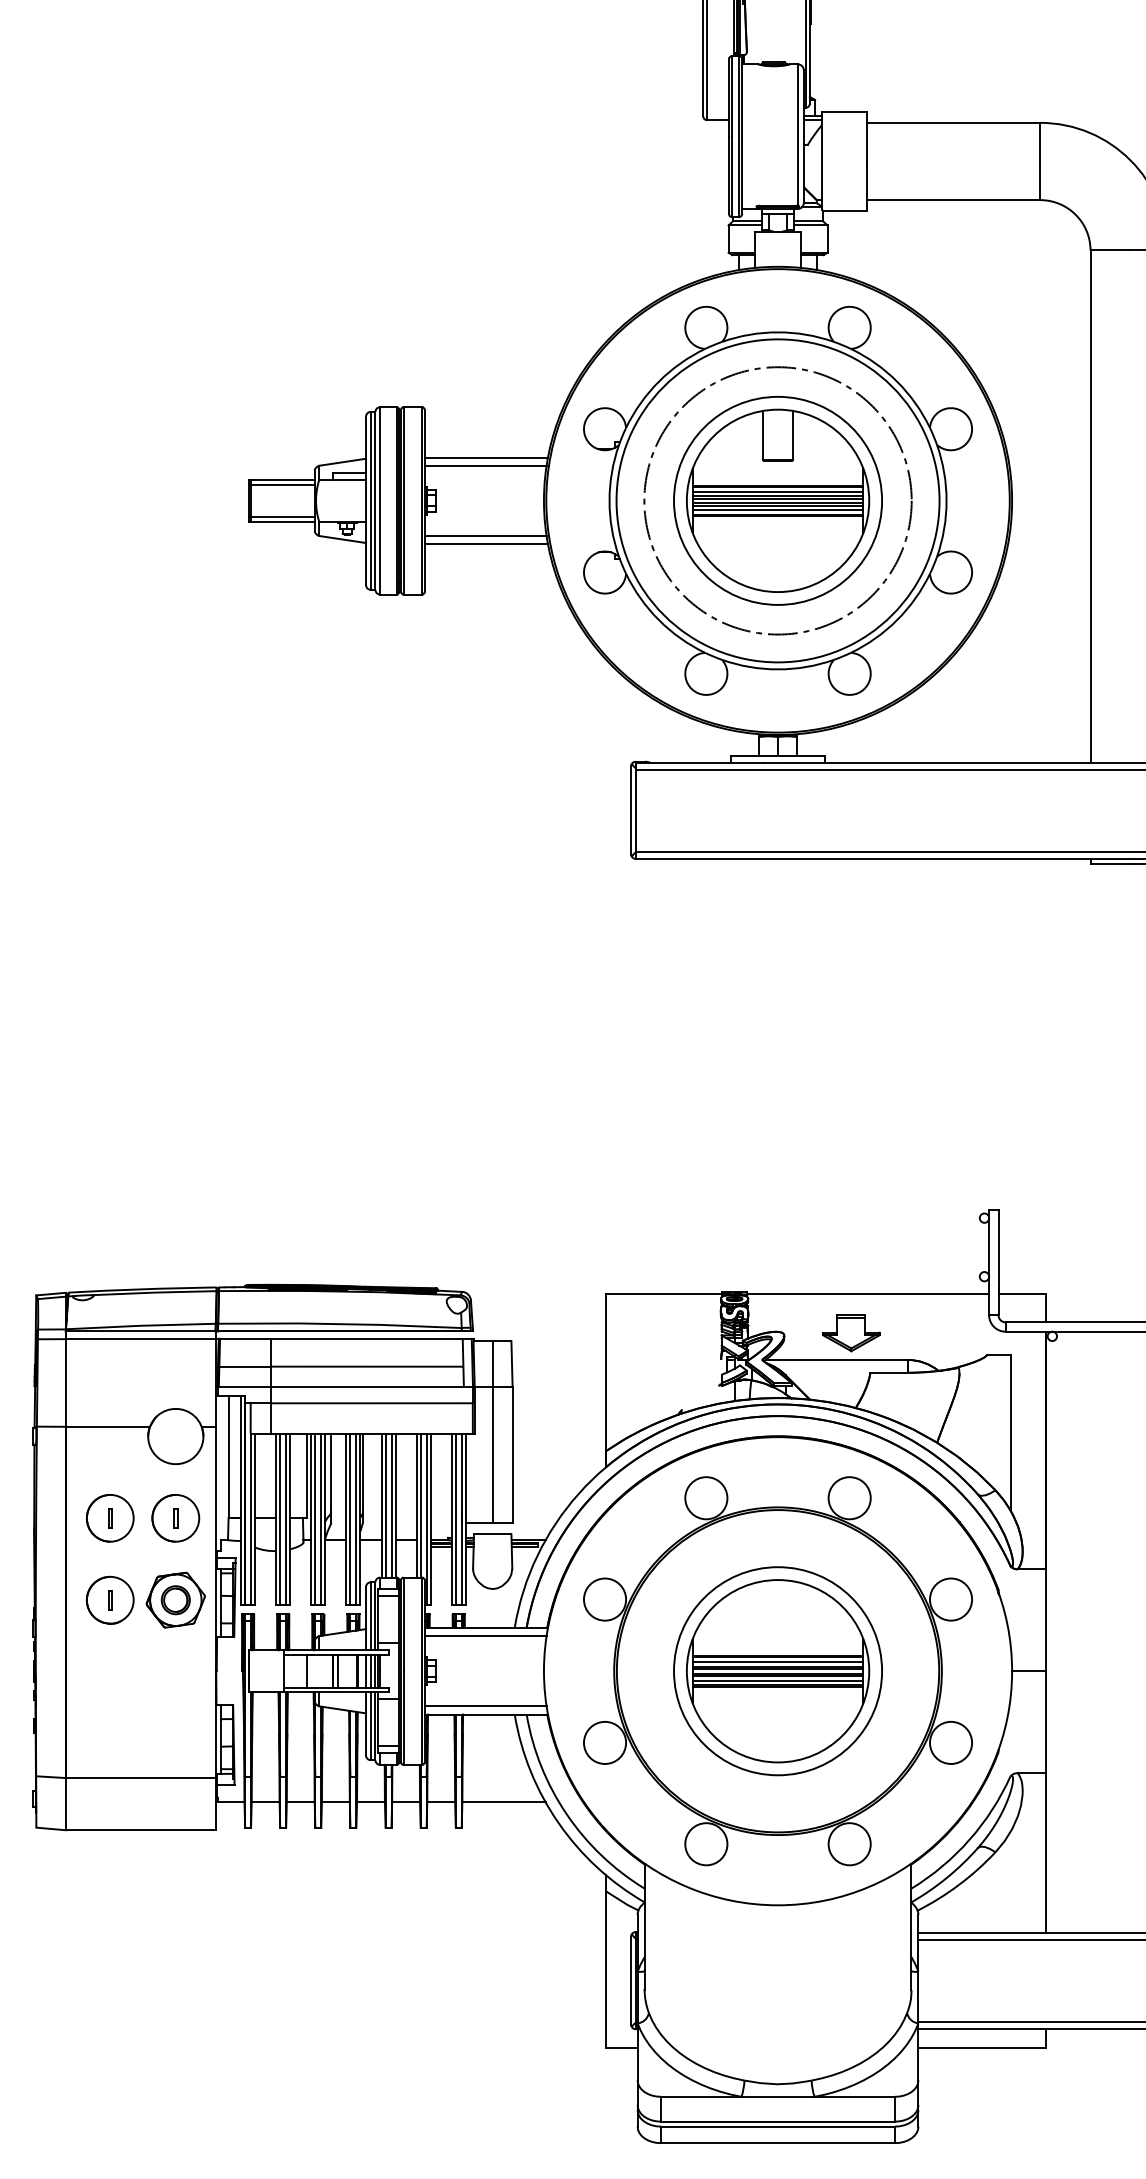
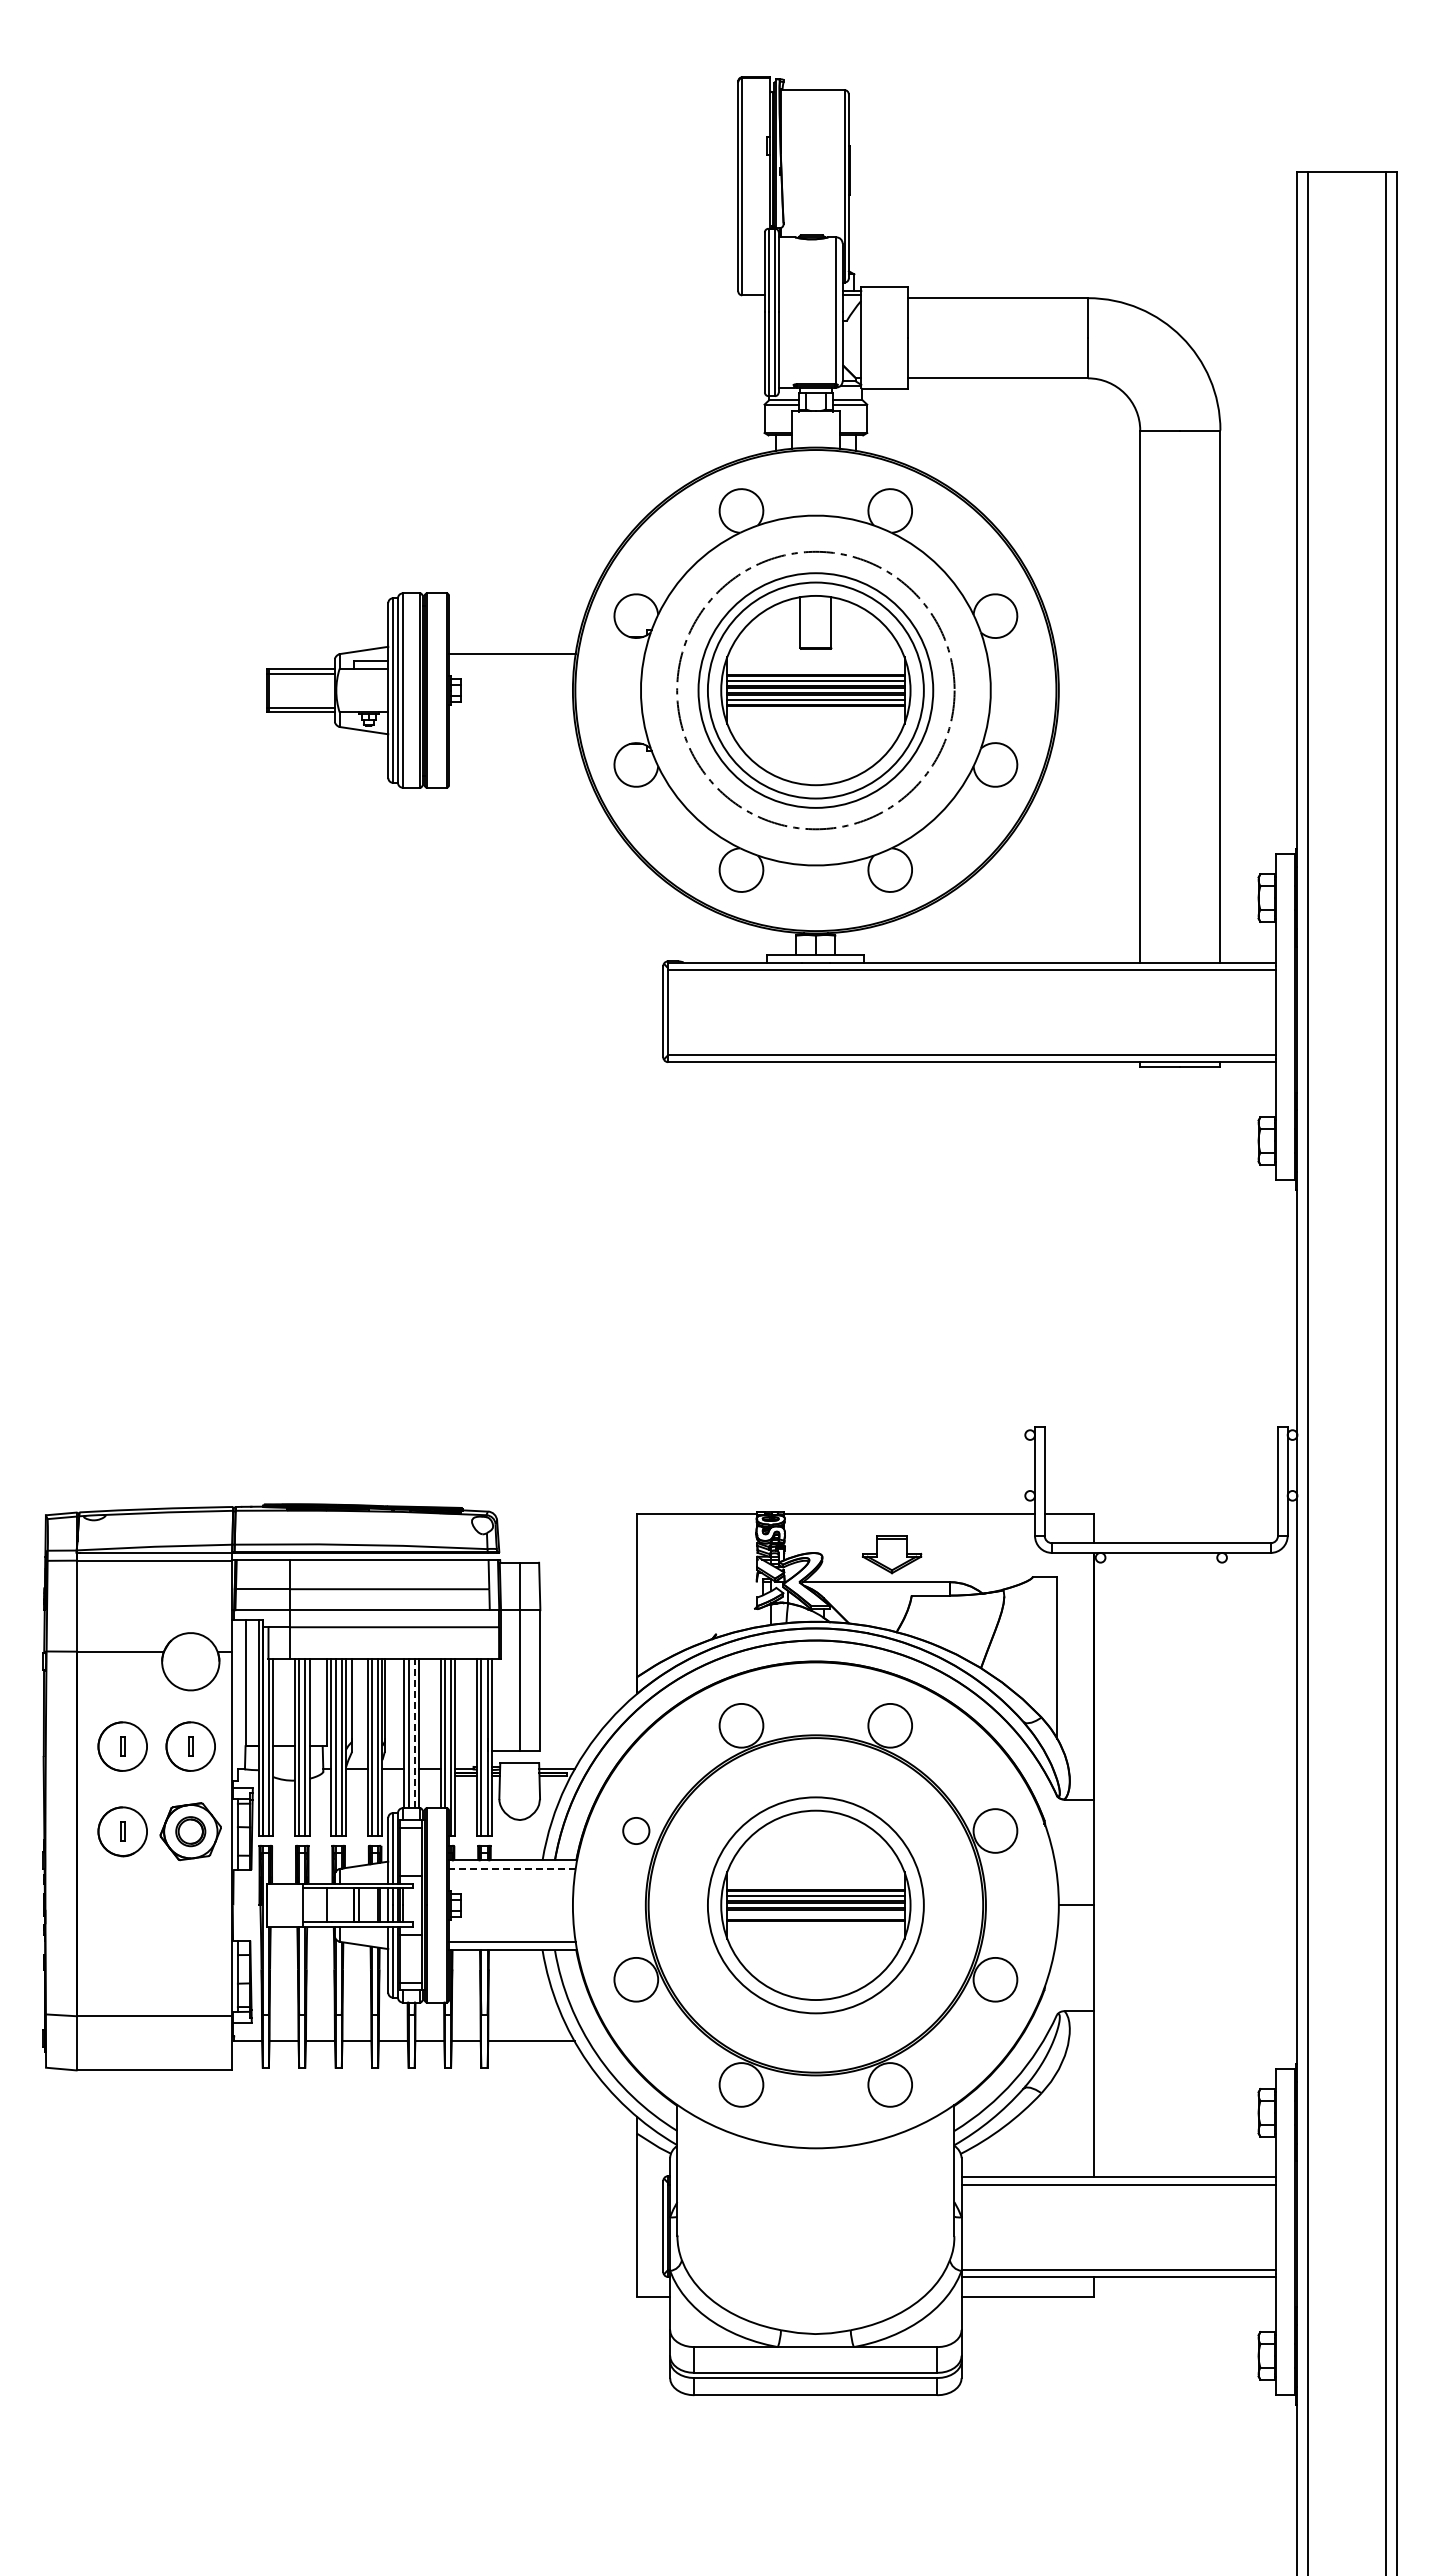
line: (486, 457) -> (513, 645), removed
circle: (777, 500) -> (815, 690), size x0.7
line: (485, 536) -> (512, 727), removed
line: (486, 544) -> (513, 735), removed
line: (391, 1505) -> (414, 1733), solid -> dashed
circle: (605, 1599) -> (636, 1830), size x0.6
line: (484, 1635) -> (511, 1868), solid -> dashed
line: (777, 1680) -> (815, 1915), removed

